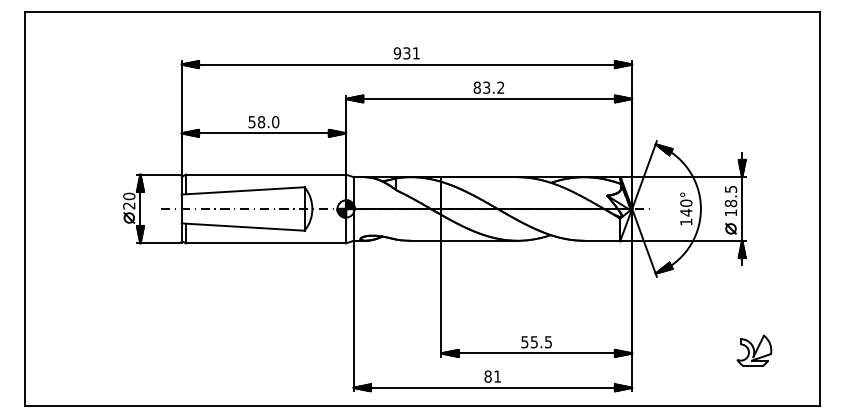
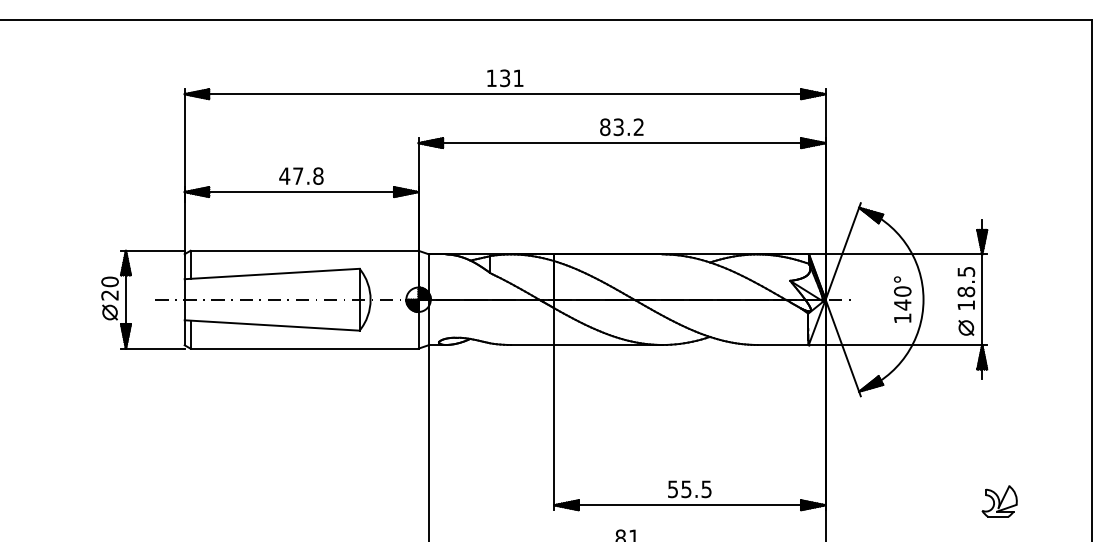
text: (397, 53) -> (491, 78), 931 -> 131
text: (263, 122) -> (301, 176), 58.0 -> 47.8
part: (754, 350) -> (999, 501), size x0.71

